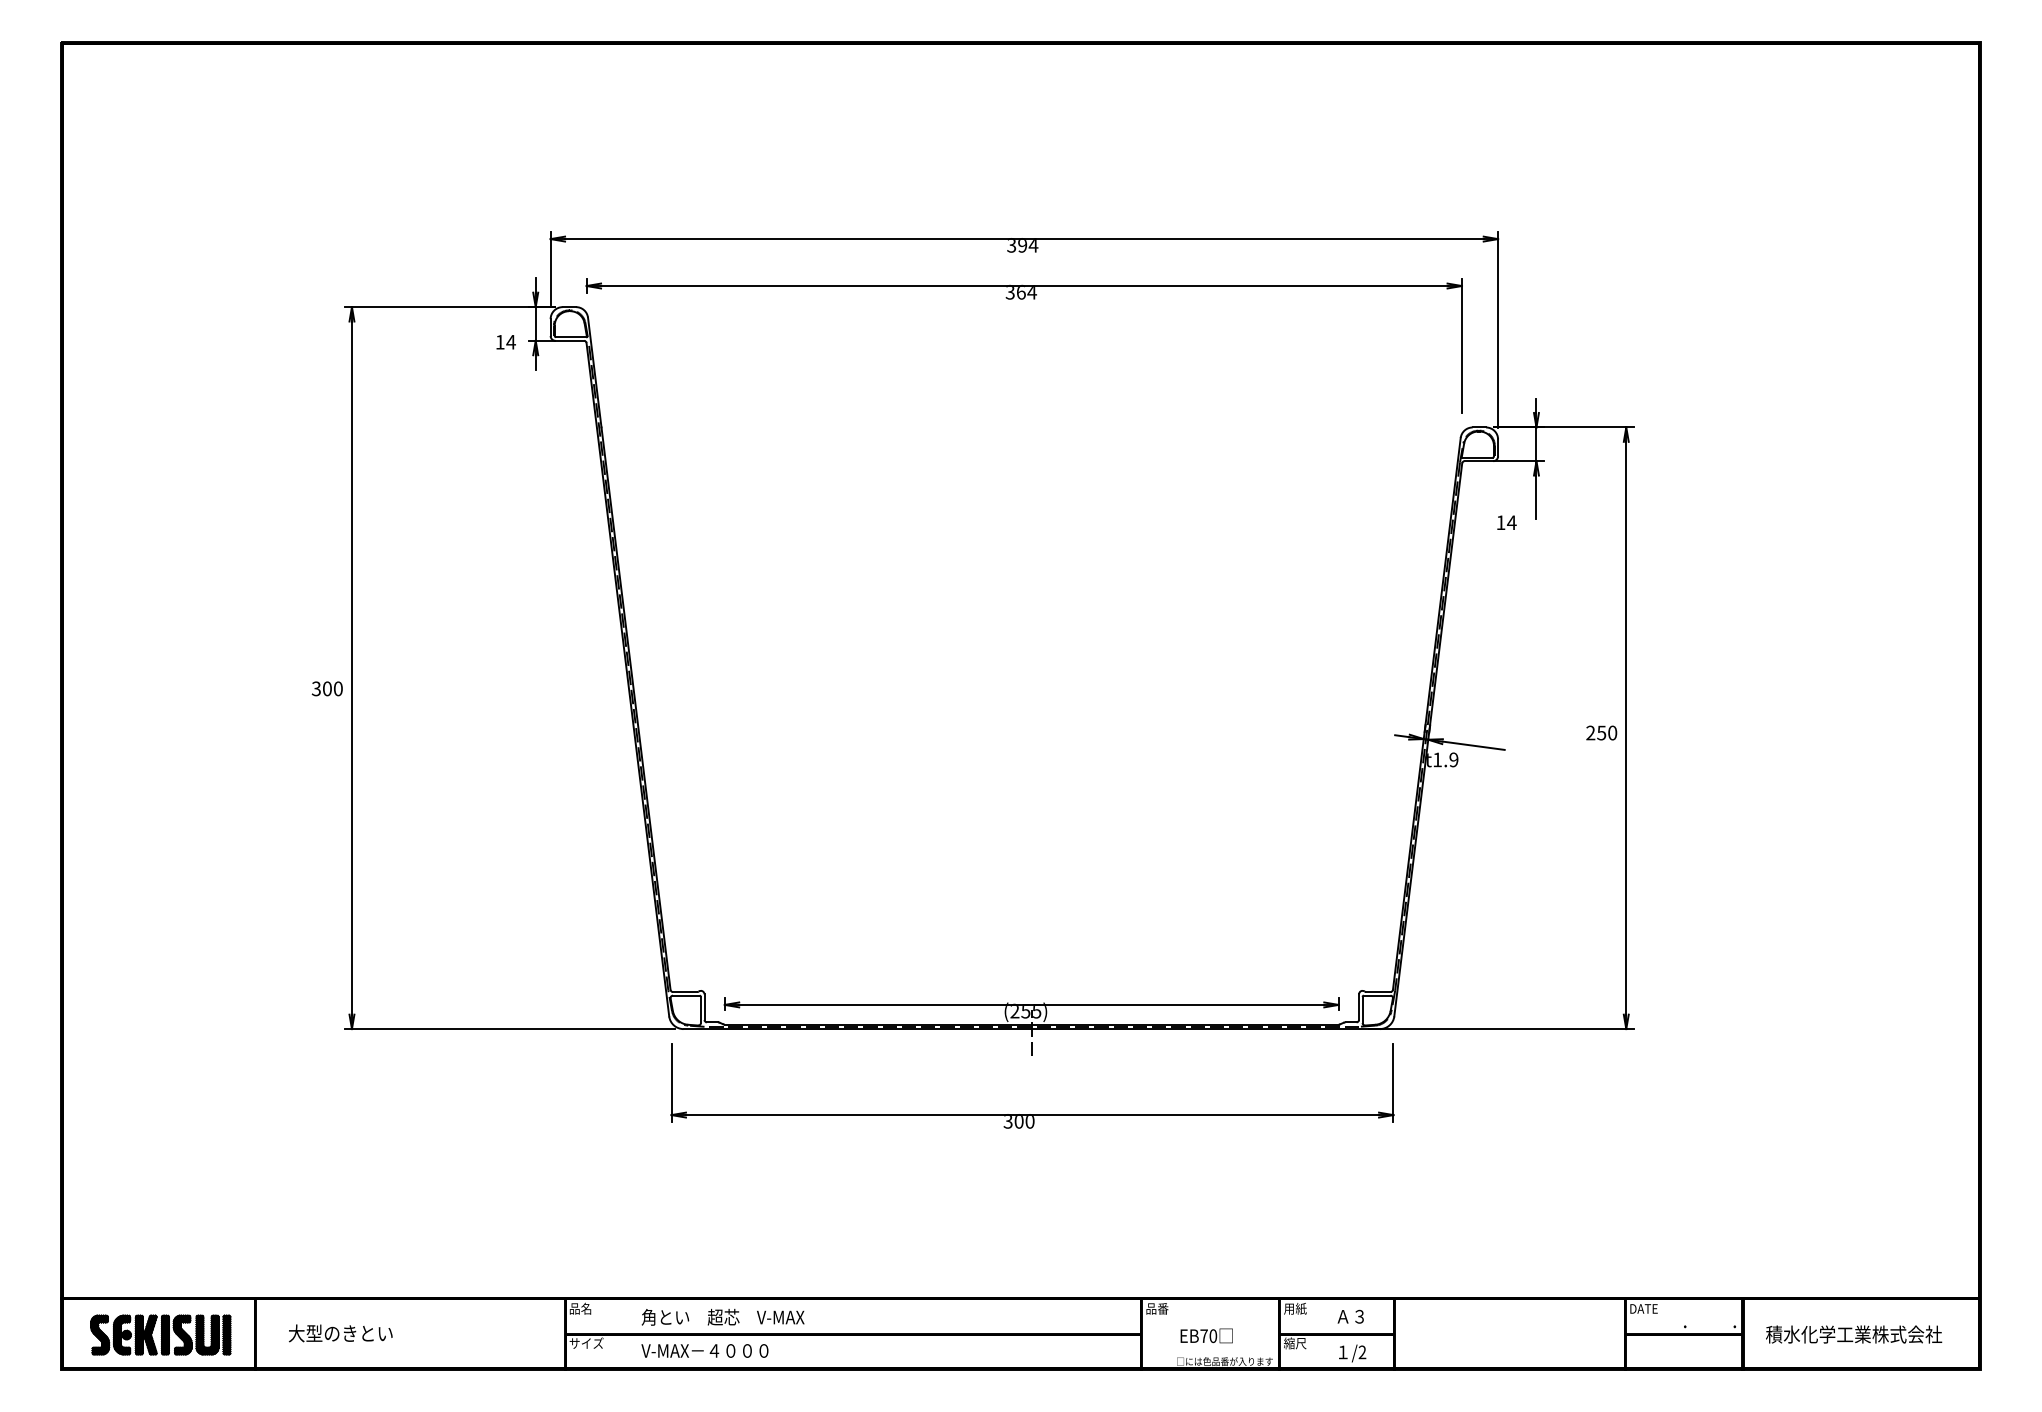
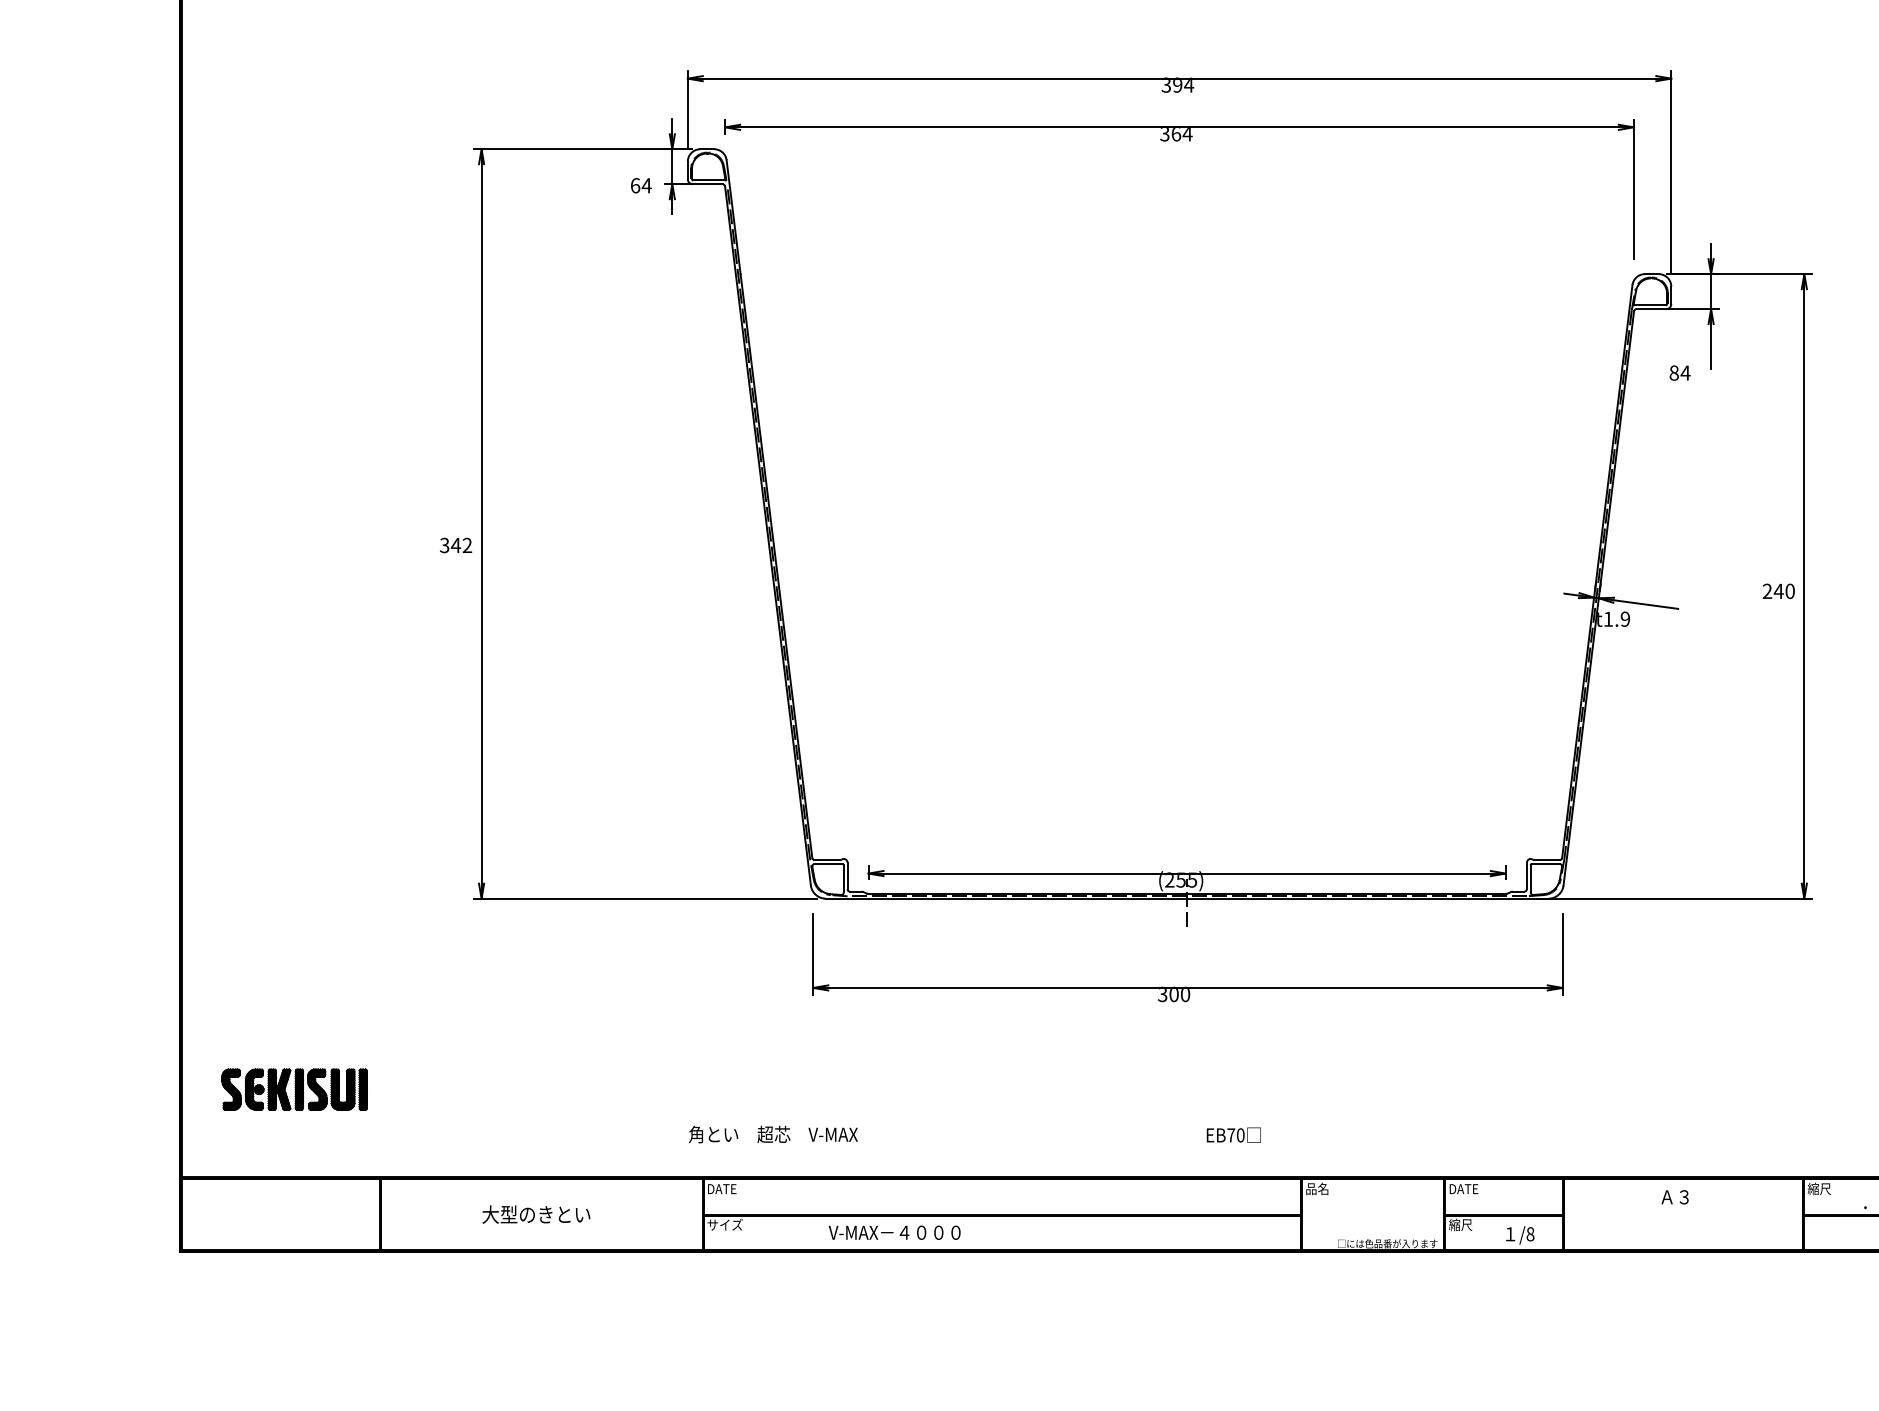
text: (500, 341) -> (635, 184), 14 -> 64
text: (1500, 522) -> (1673, 372), 14 -> 84
text: (332, 688) -> (461, 545), 300 -> 342
text: (1601, 732) -> (1778, 590), 250 -> 240
text: (583, 1308) -> (721, 1188), 品名 -> DATE
text: (1162, 1308) -> (1322, 1188), 品番 -> 品名
text: (1298, 1308) -> (1464, 1188), 用紙 -> DATE
text: (1643, 1308) -> (1822, 1188), DATE -> 縮尺
text: (722, 1316) -> (772, 1133), moved
text: (1350, 1316) -> (1674, 1196), moved
text: (340, 1333) -> (536, 1214), moved
part: (160, 1334) -> (294, 1089), moved
text: (1206, 1335) -> (1233, 1134), moved
text: (704, 1350) -> (894, 1232), moved
text: (1362, 1352) -> (1530, 1234), /2 -> /8

